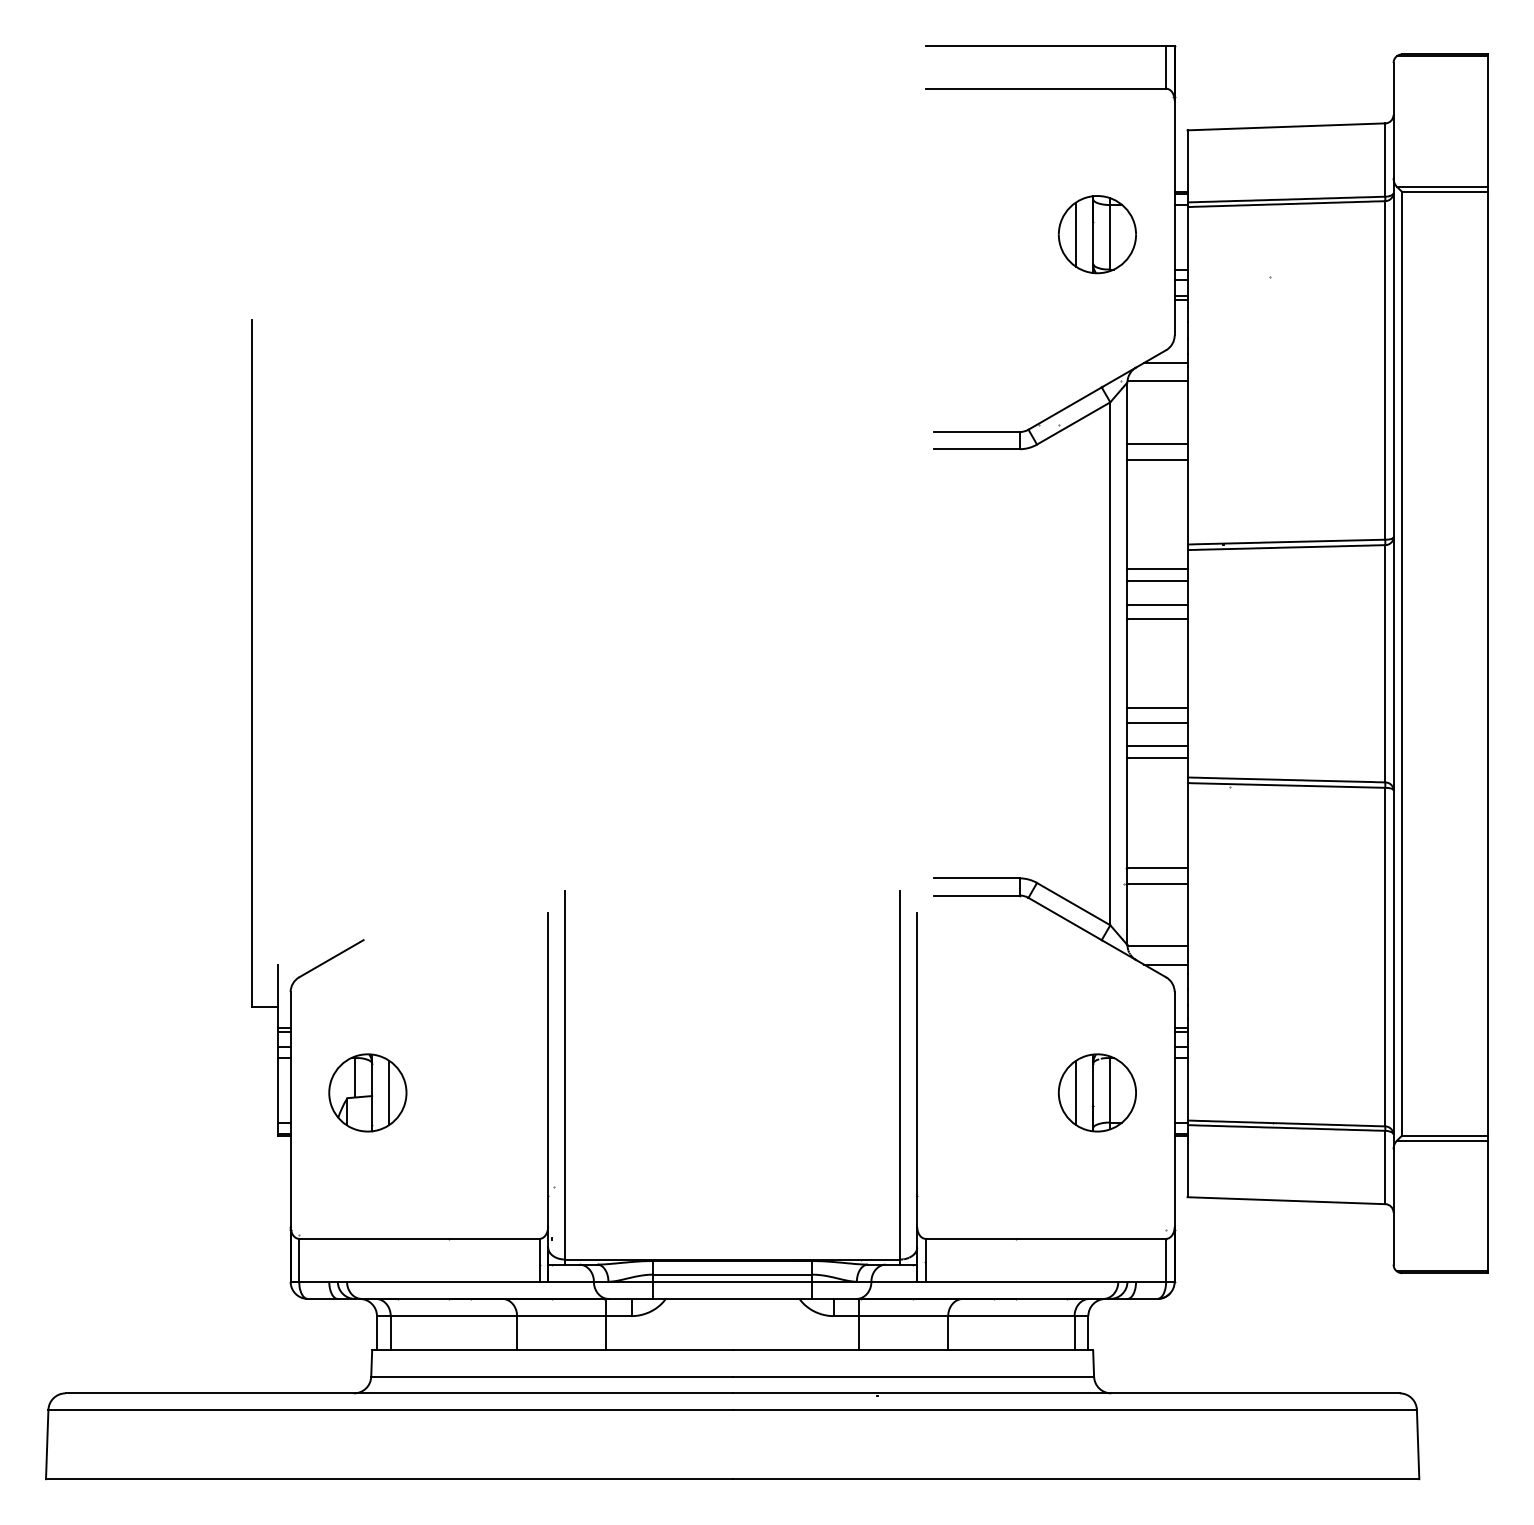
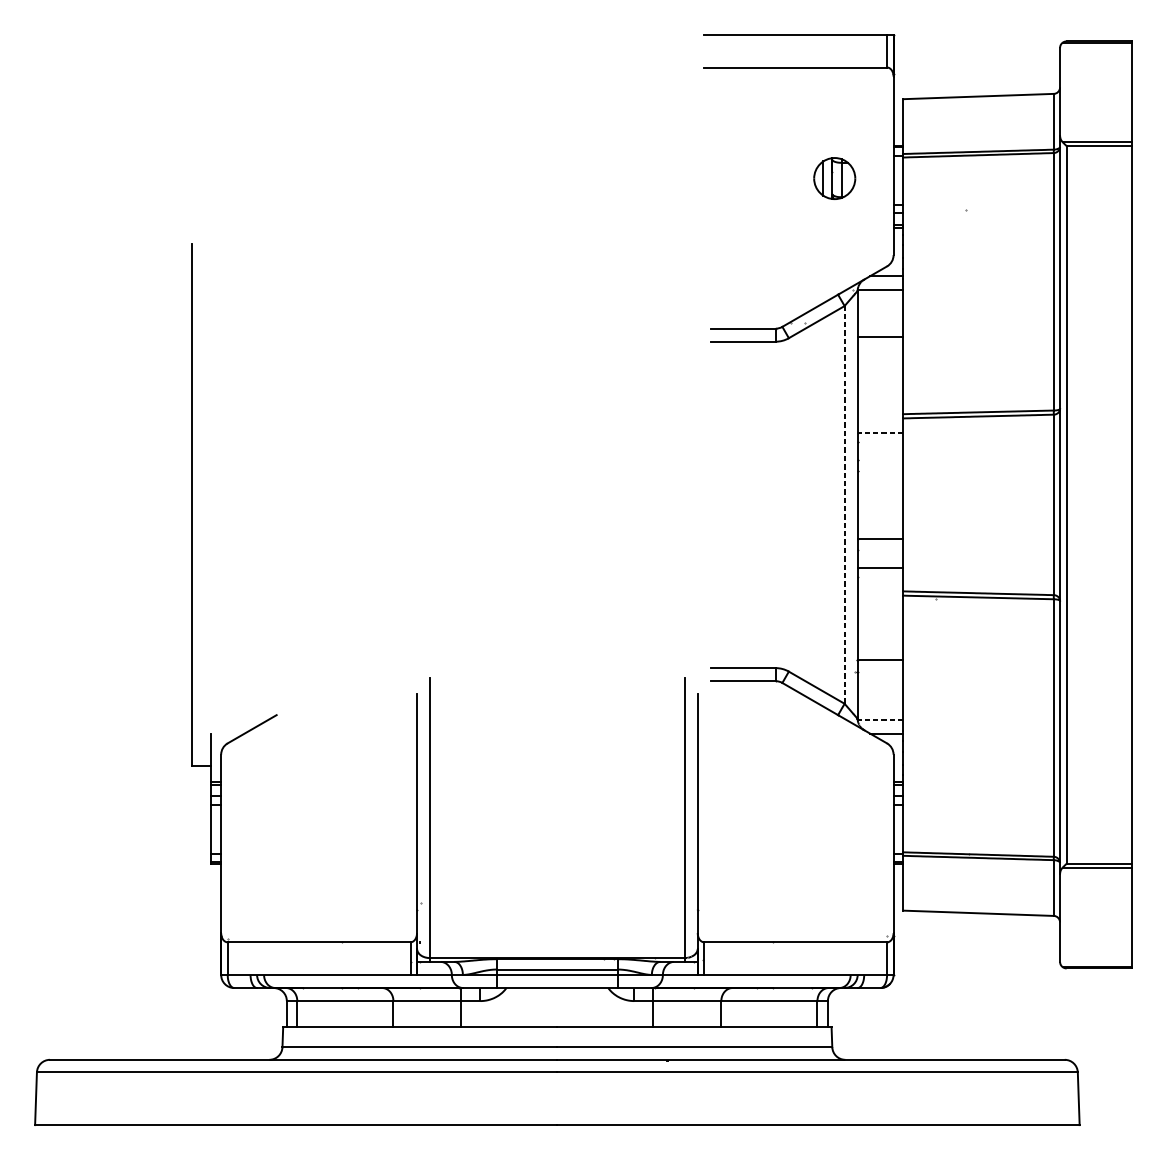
part: (1096, 234) -> (834, 178), size x0.7
line: (1157, 459) -> (880, 349), removed
line: (1157, 569) -> (880, 433), solid -> dashed
line: (1157, 581) -> (880, 442), removed
line: (1157, 604) -> (880, 459), removed
line: (1157, 619) -> (880, 471), removed
line: (1110, 663) -> (844, 504), solid -> dashed
line: (1157, 722) -> (880, 549), removed
line: (1157, 758) -> (880, 576), removed
line: (1157, 884) -> (880, 672), removed
line: (1157, 946) -> (880, 719), solid -> dashed
part: (367, 1092) -> (279, 830), removed
part: (1097, 1092) -> (834, 830), removed

